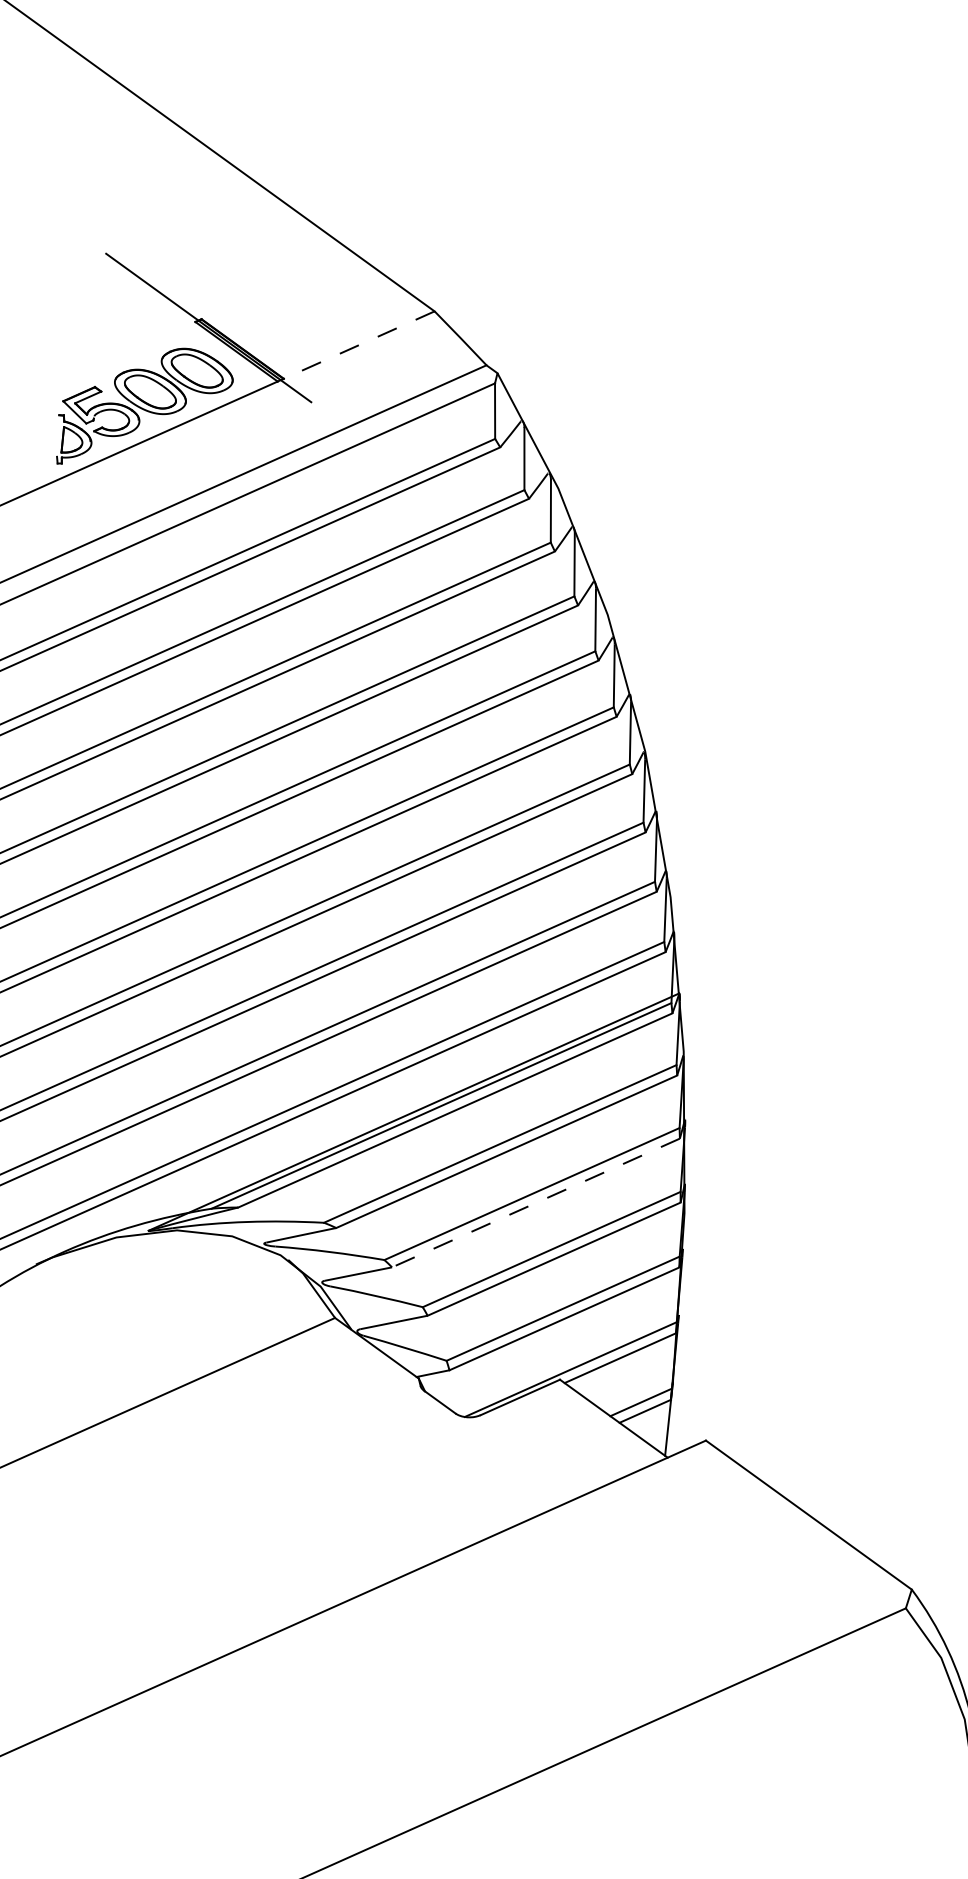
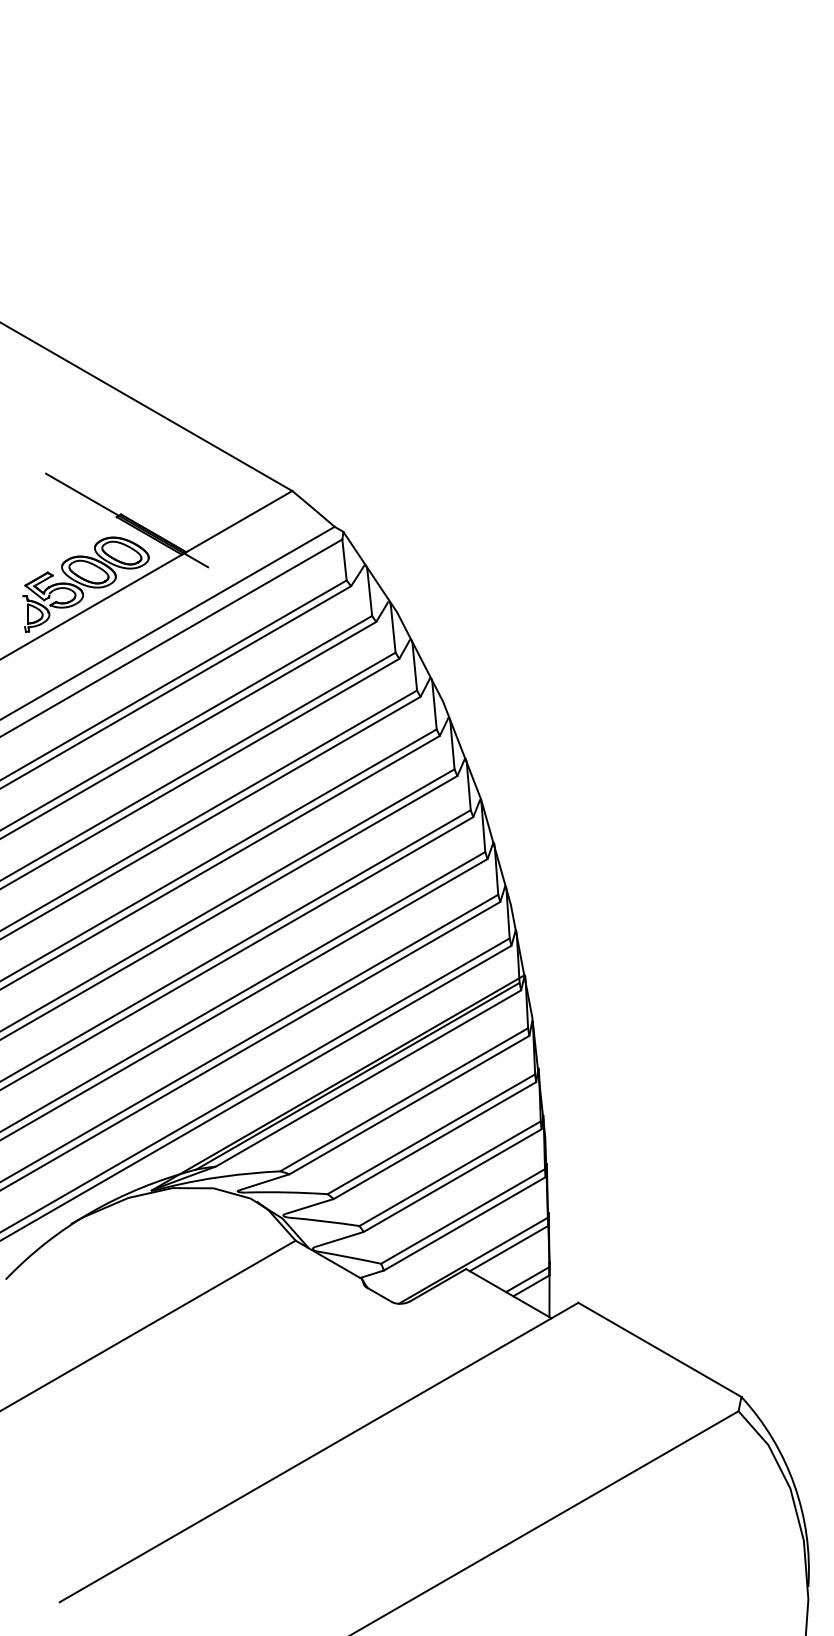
line: (358, 344) -> (238, 521), dashed -> solid
line: (535, 1202) -> (434, 1140), dashed -> solid

